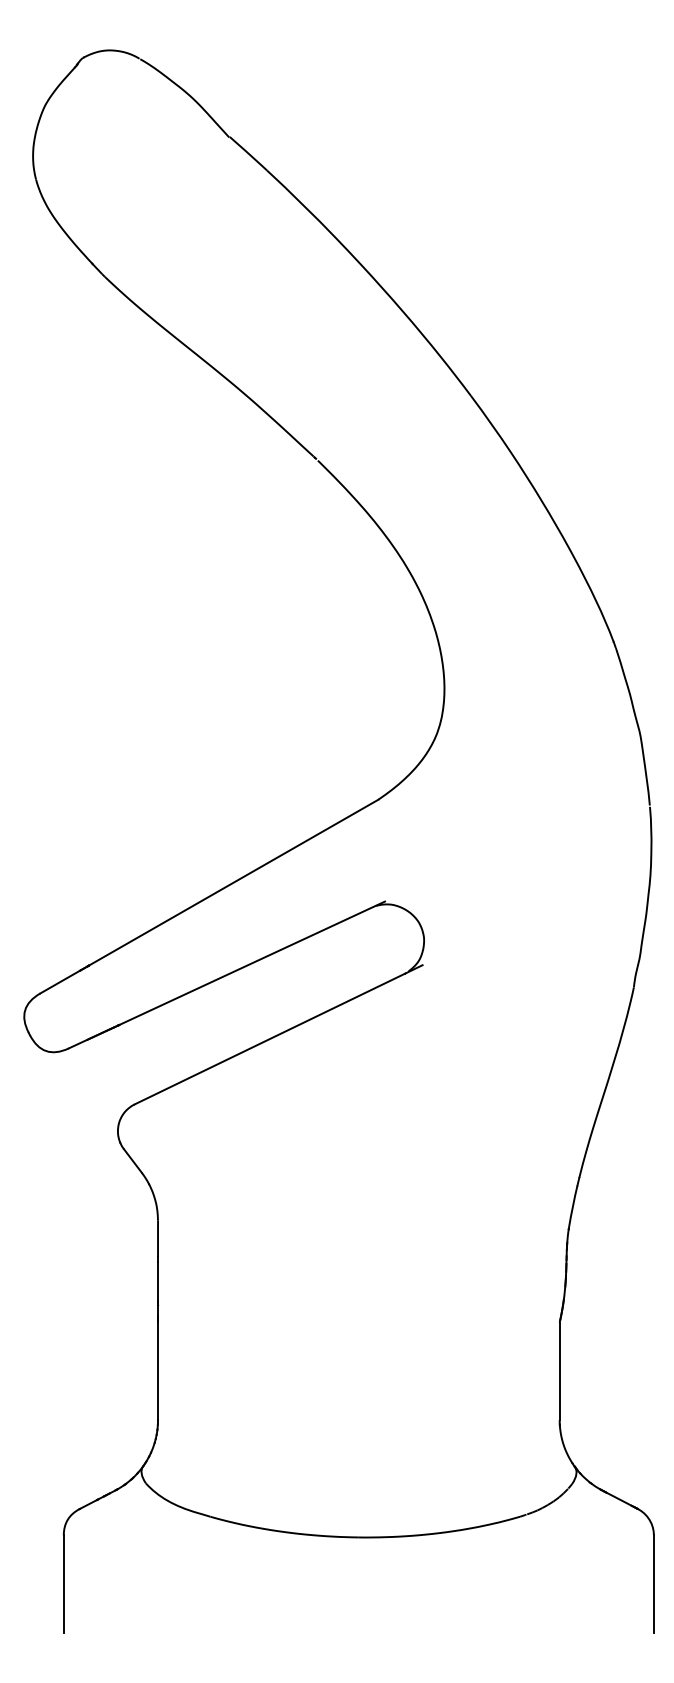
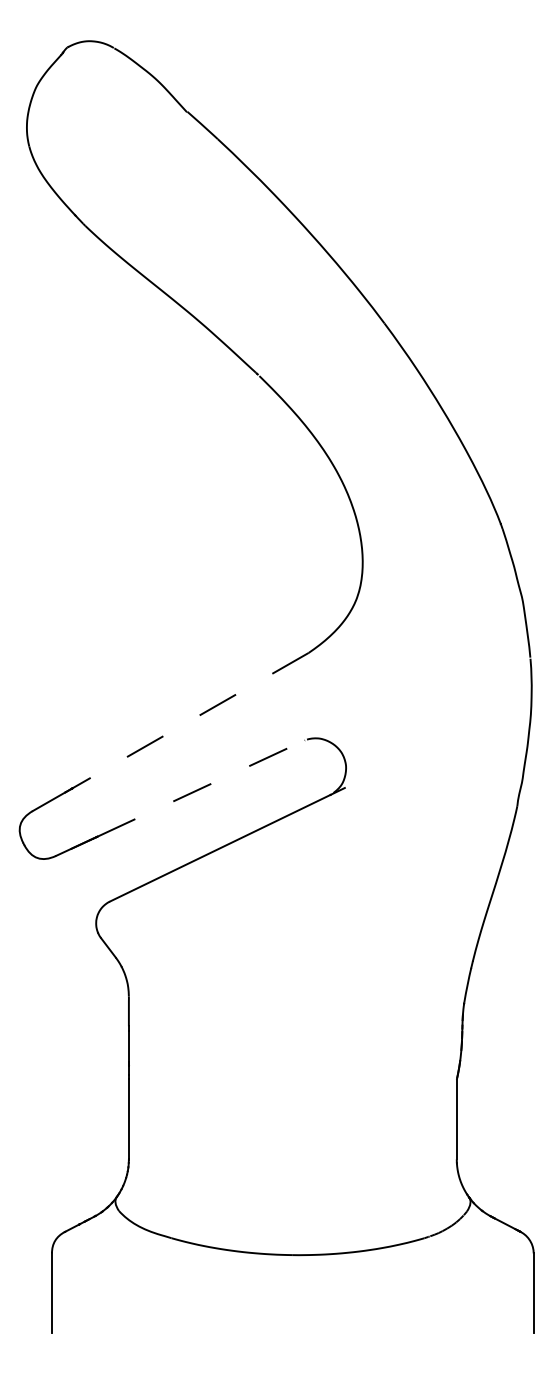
line: (233, 882) -> (190, 720), solid -> dashed
line: (251, 963) -> (205, 786), solid -> dashed

